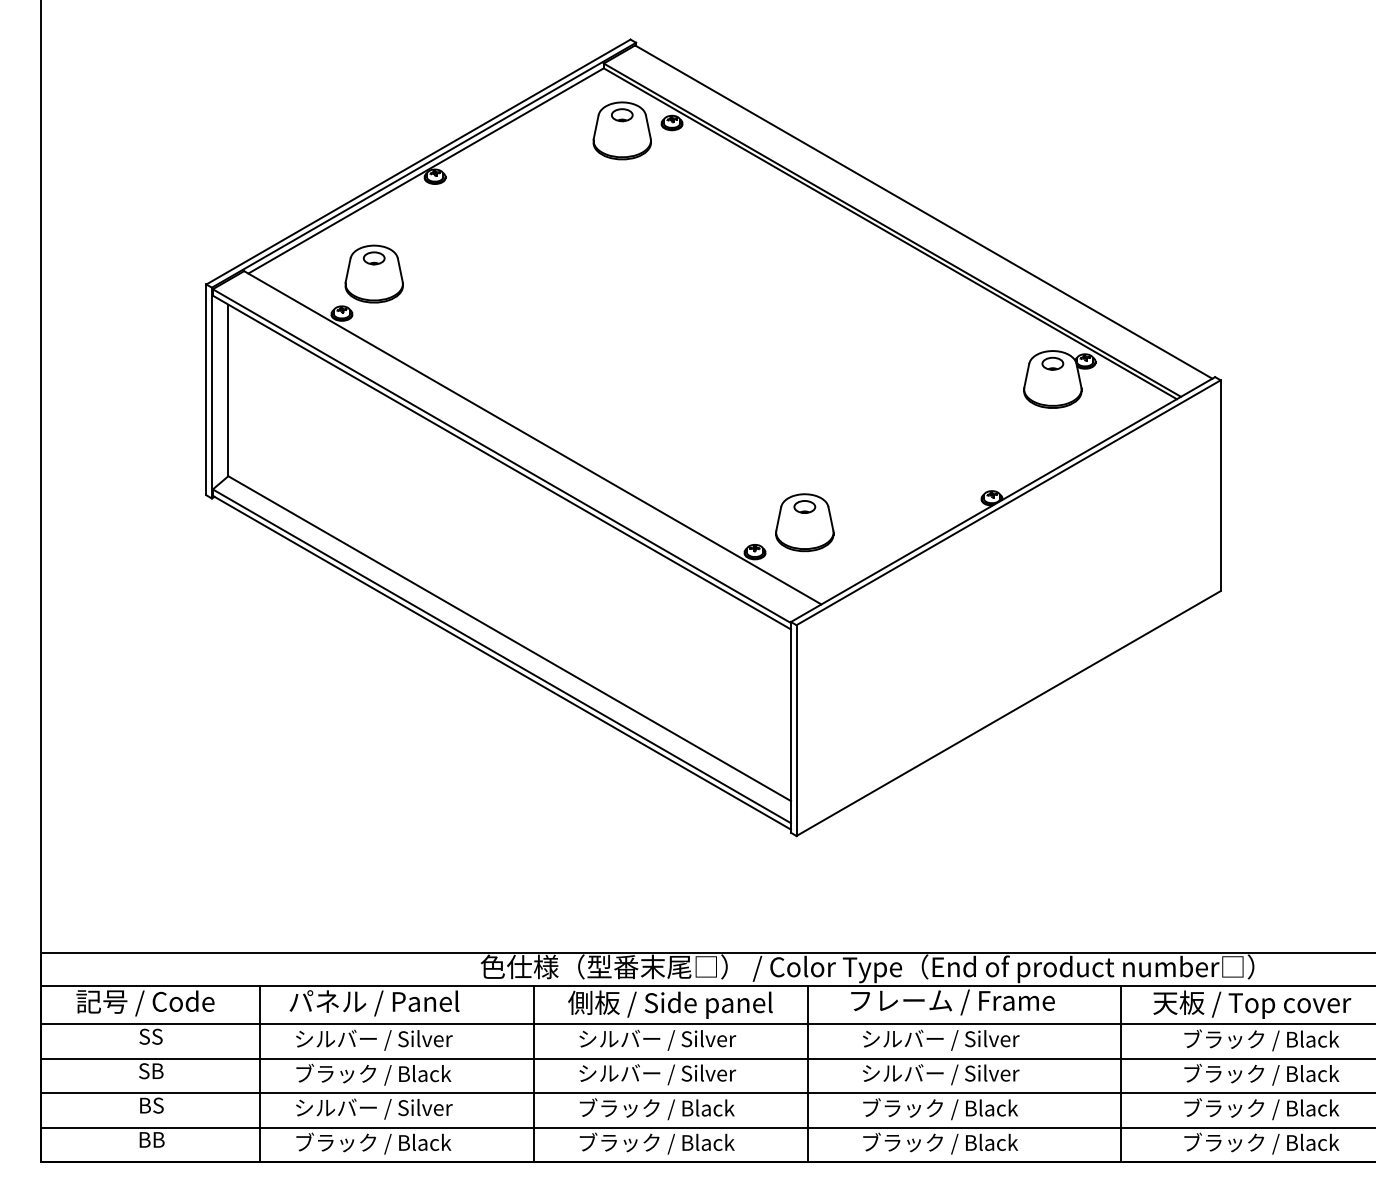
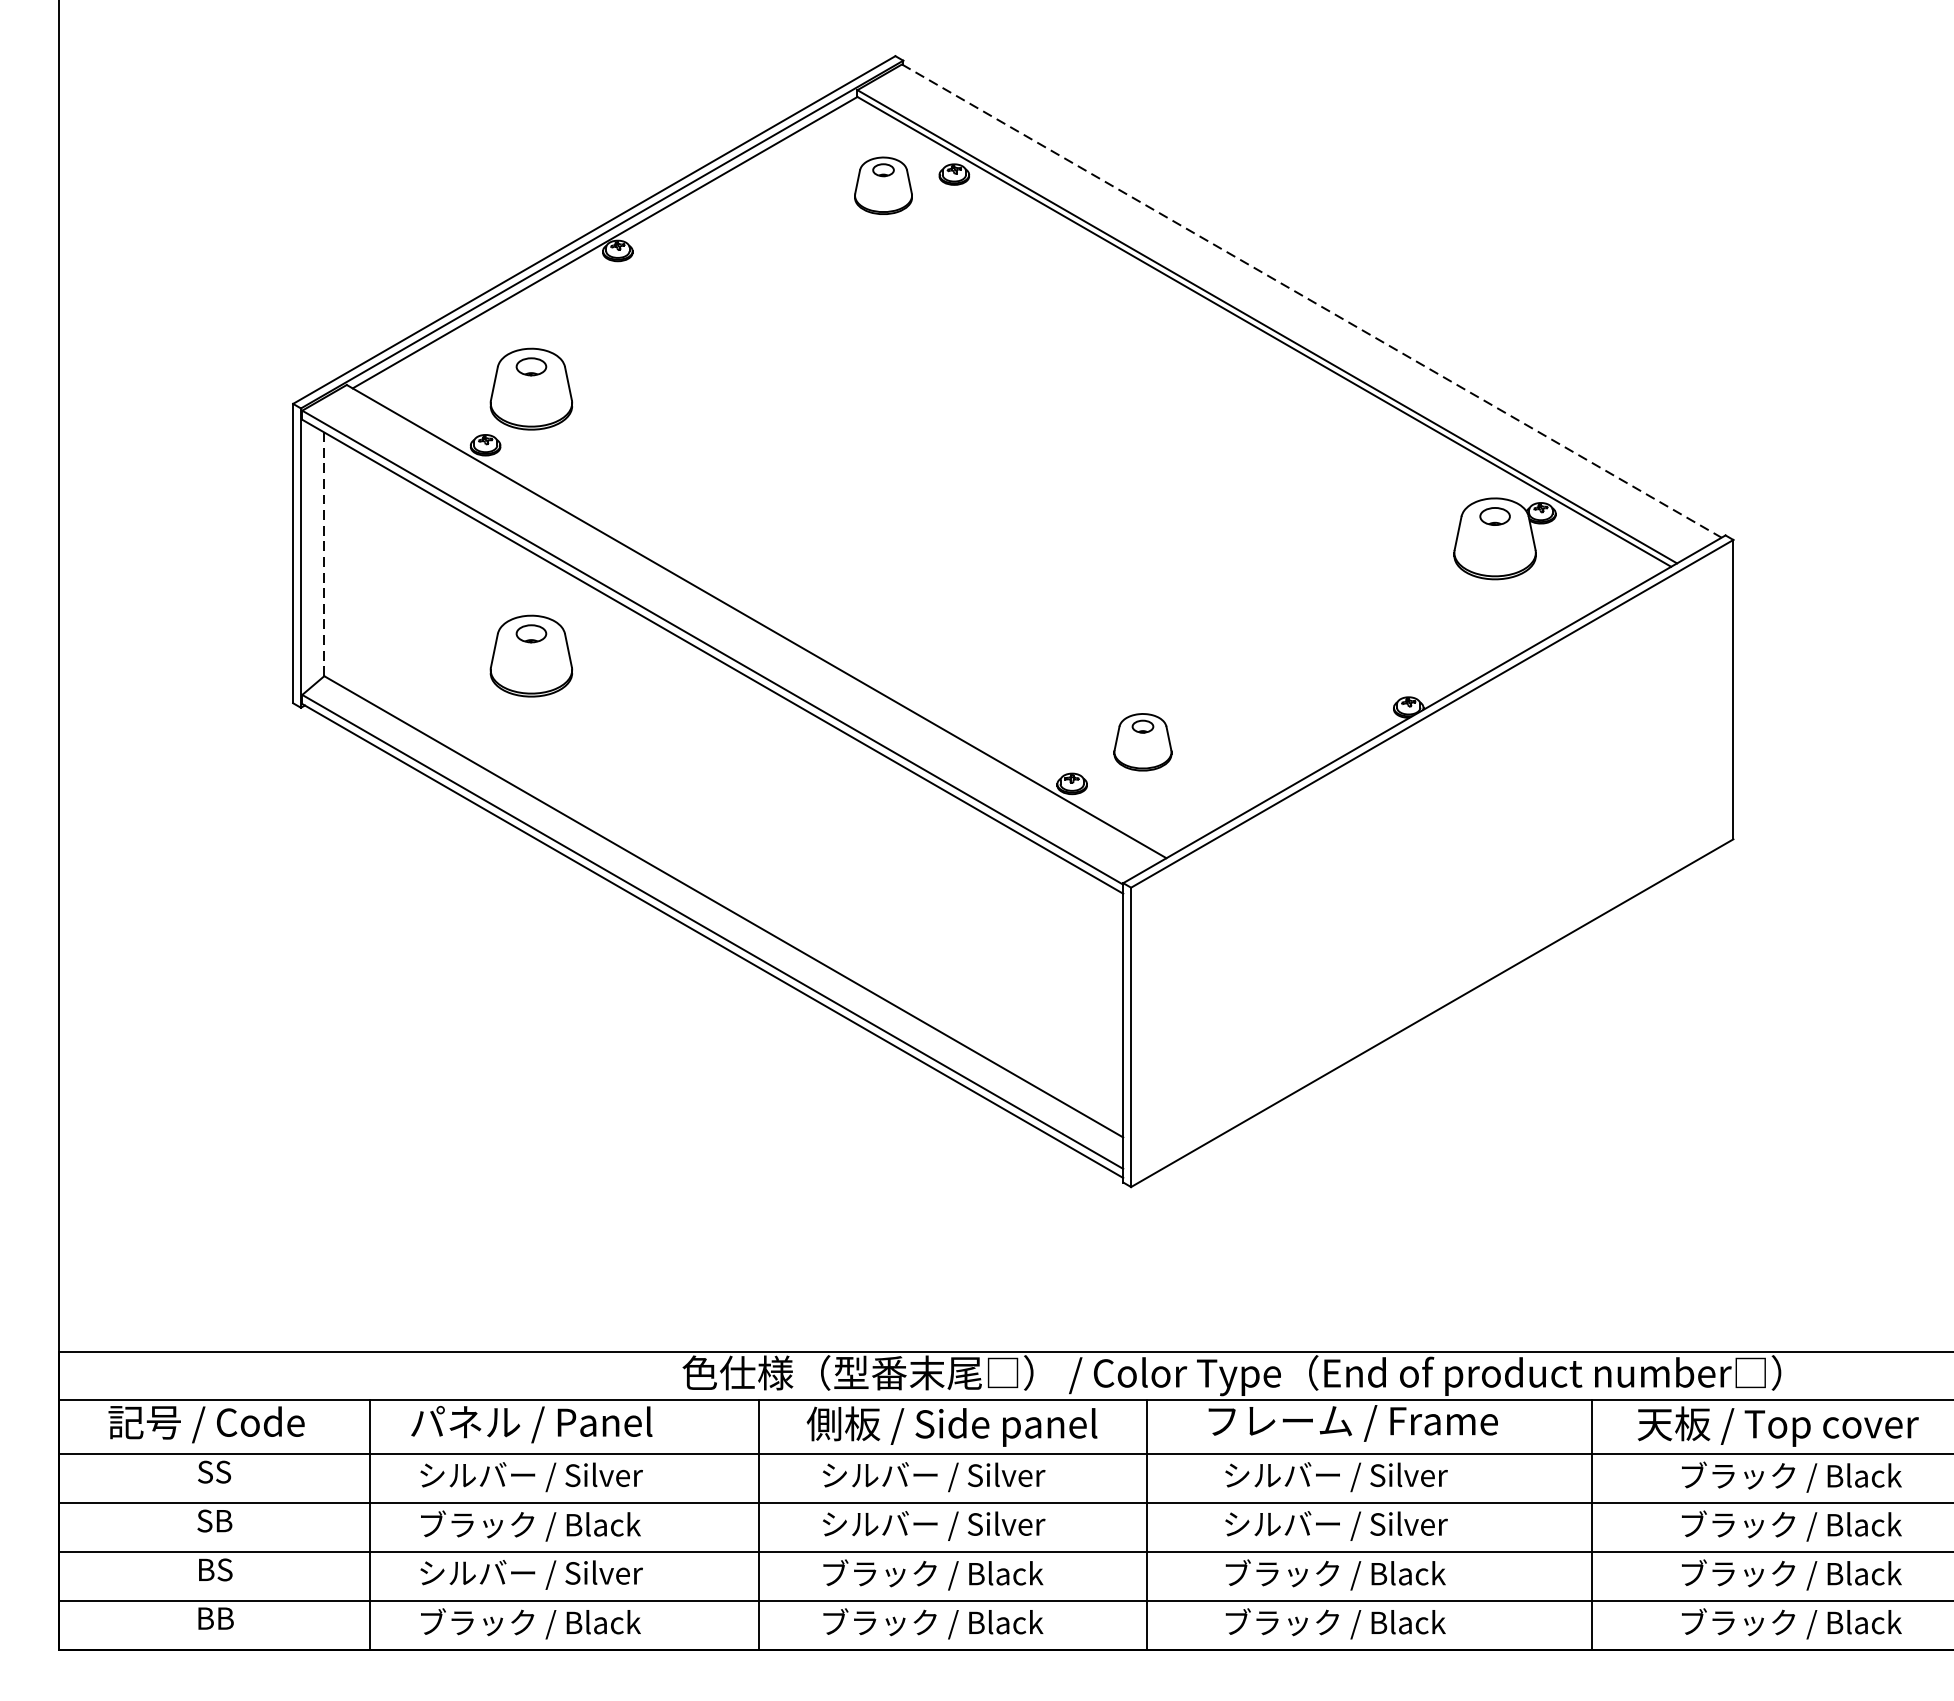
part: (621, 130) -> (882, 185), size x0.7
line: (924, 212) -> (1312, 301), solid -> dashed
line: (228, 390) -> (324, 554), solid -> dashed
part: (373, 461) -> (530, 655), added
part: (804, 522) -> (1142, 741), size x0.7

